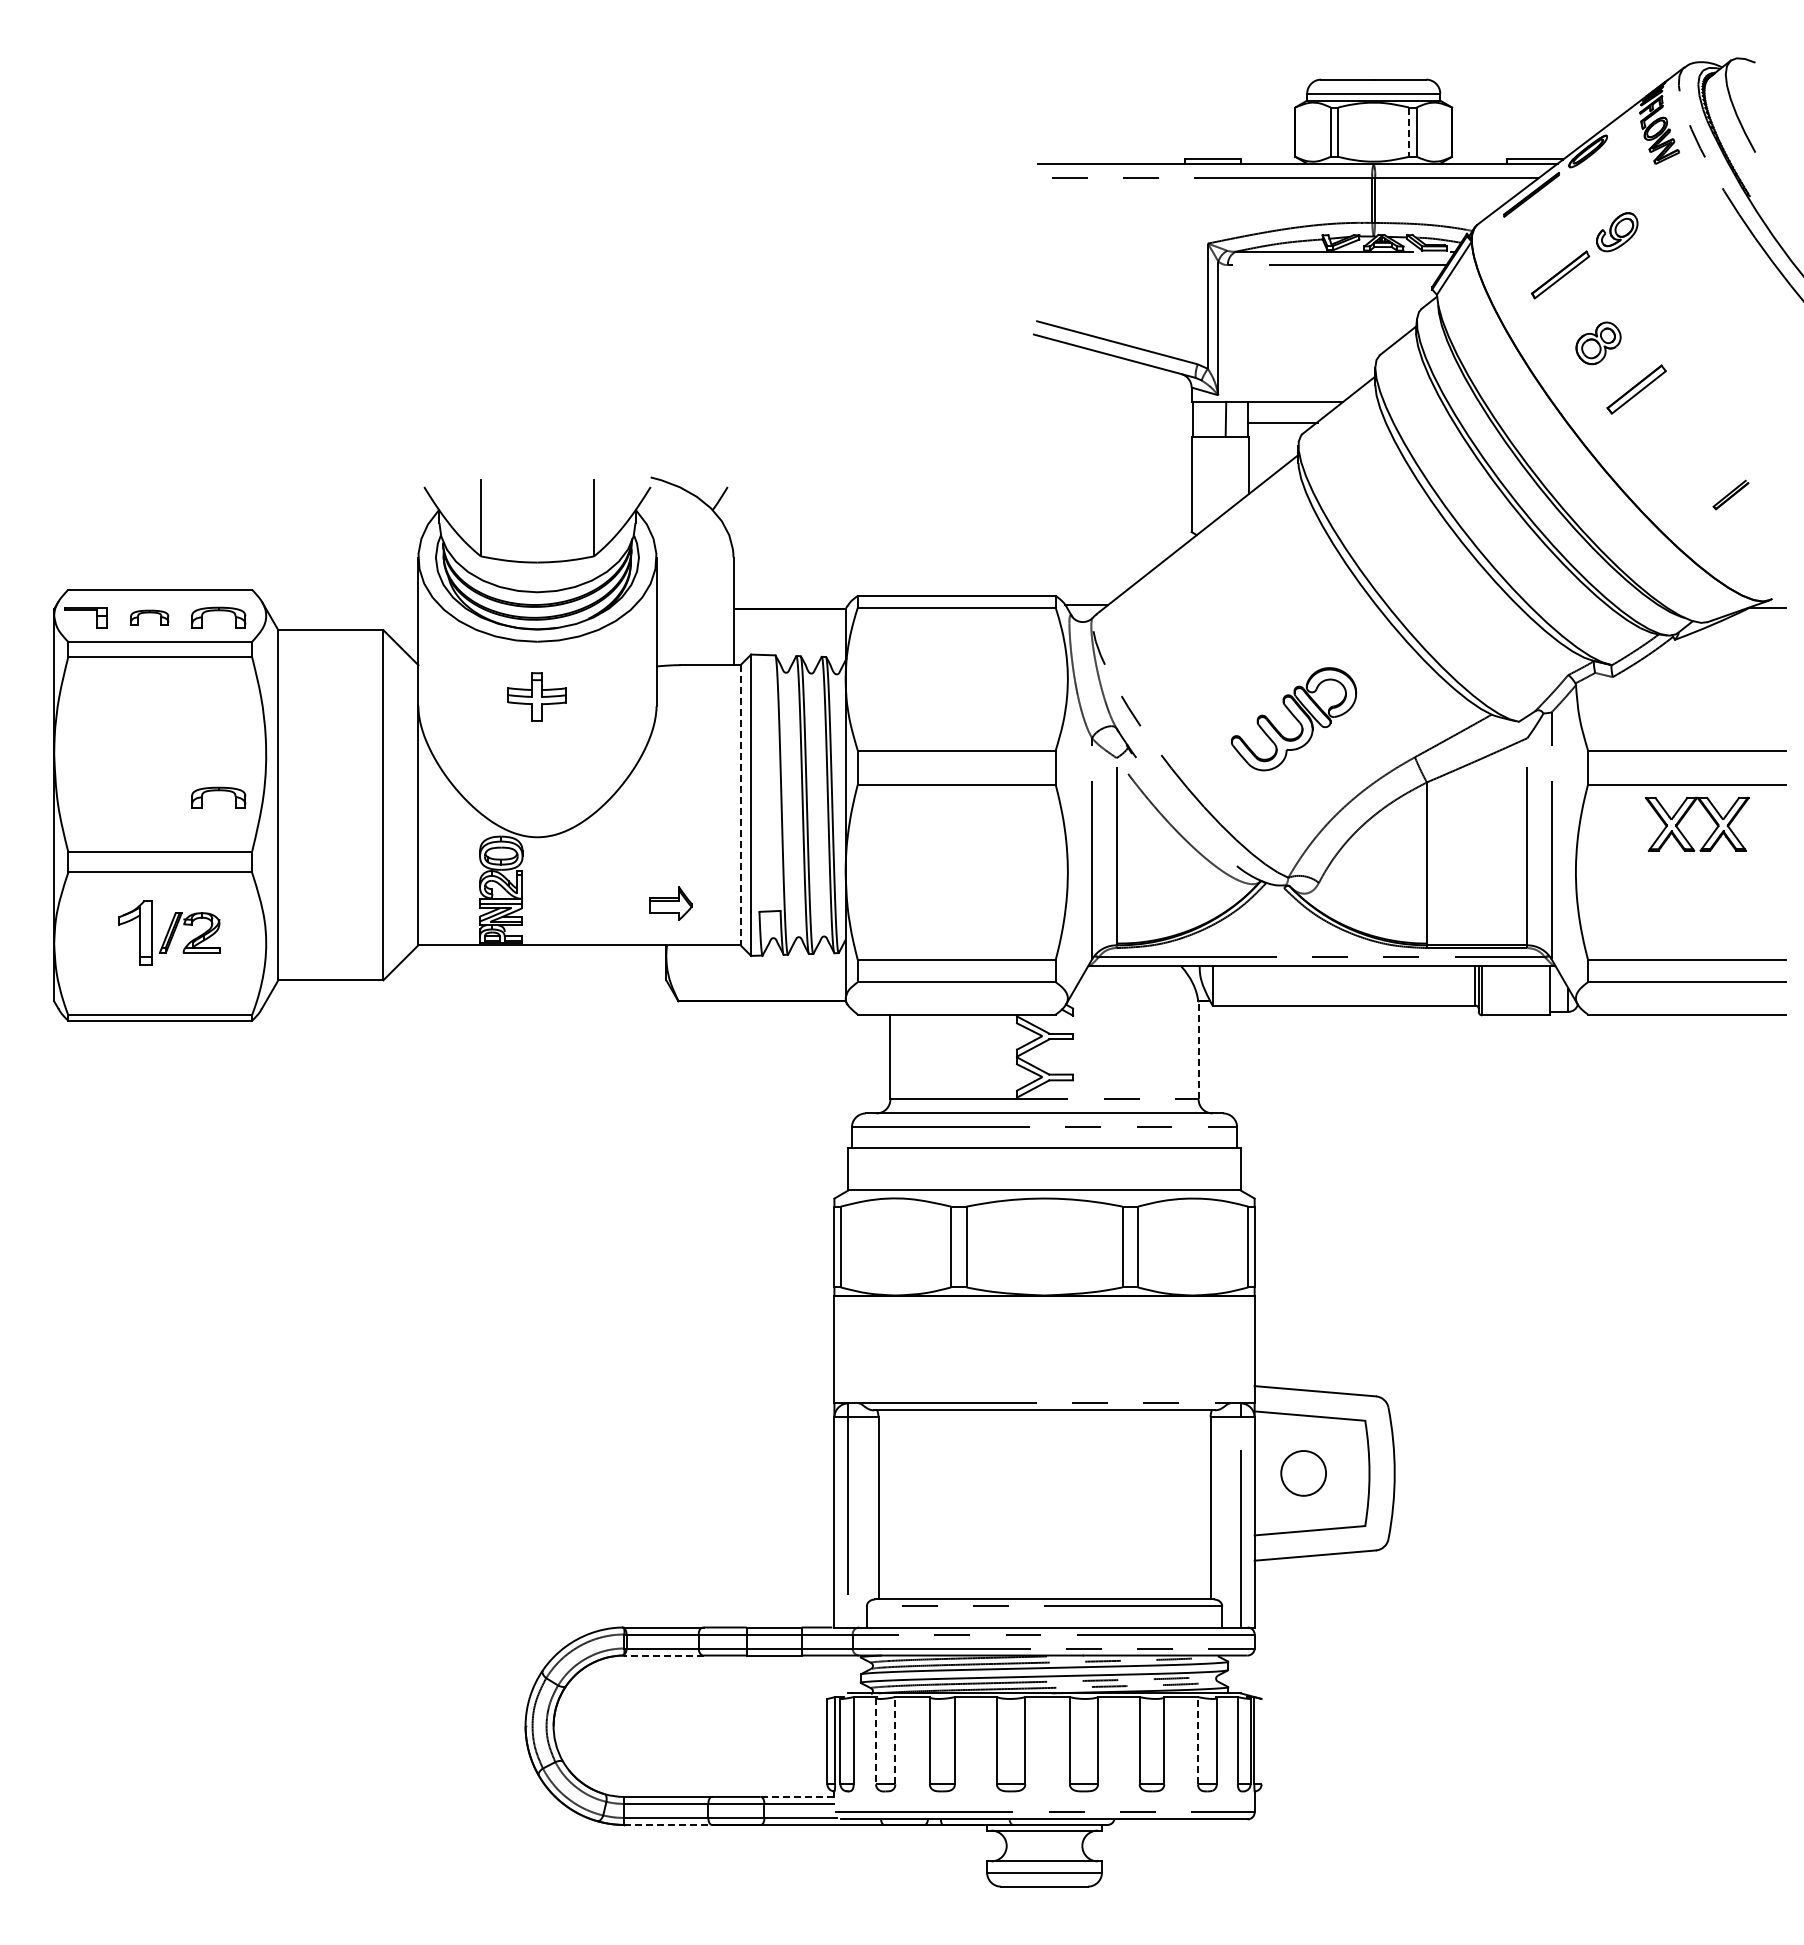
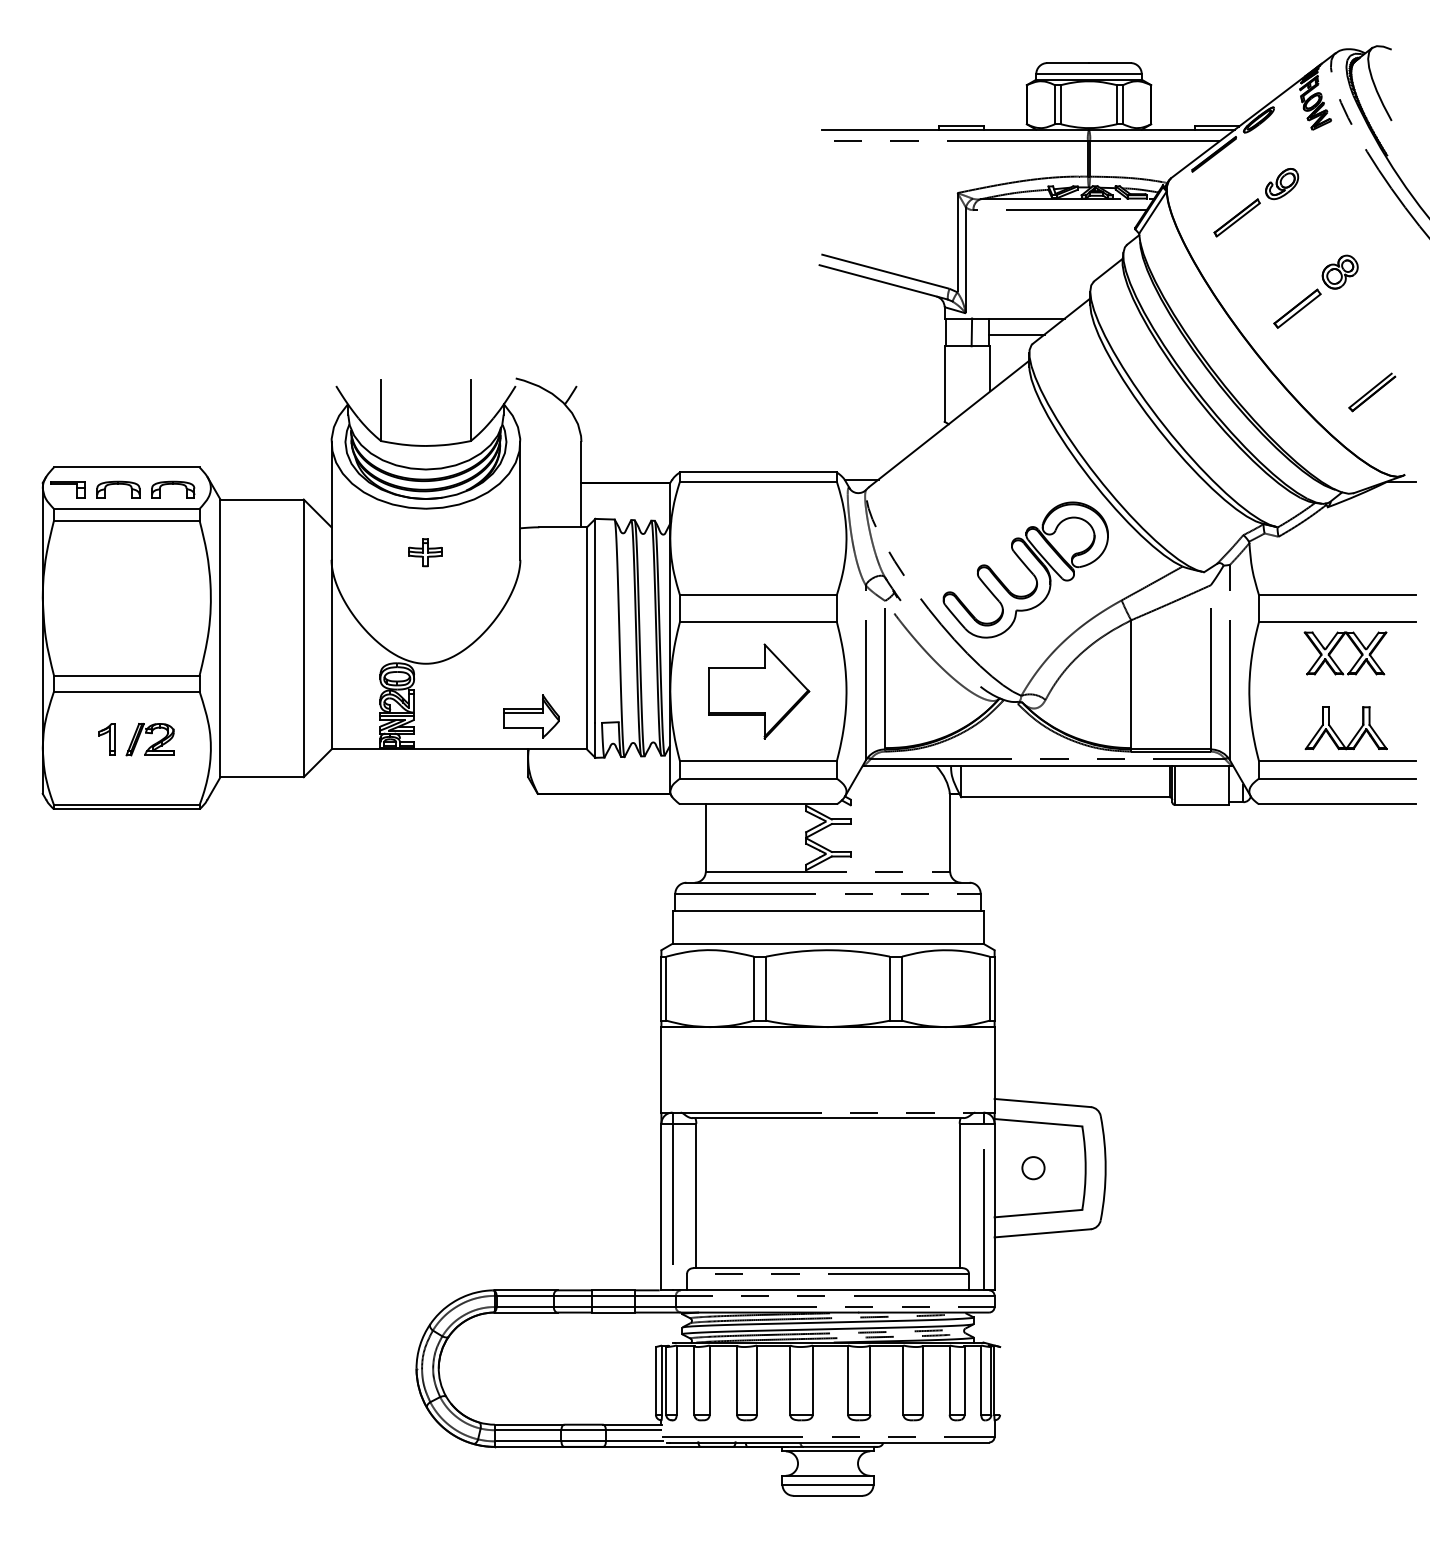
line: (1409, 132) -> (1117, 104), dashed -> solid
part: (1598, 343) -> (1340, 272), moved
part: (1730, 494) -> (1371, 391), size x1.67
part: (149, 617) -> (118, 489), size x1.43
part: (536, 697) -> (425, 552), size x0.71
part: (1293, 719) -> (1025, 570), size x1.67
part: (218, 797) -> (173, 632), removed
line: (740, 805) -> (586, 638), dashed -> solid
part: (957, 872) -> (759, 691), added
part: (670, 903) -> (531, 716), size x1.67
part: (1709, 926) -> (1355, 734), added
part: (135, 932) -> (107, 739), size x0.62
line: (1198, 1049) -> (950, 832), dashed -> solid
circle: (1303, 1473) -> (1033, 1168), size x0.62
line: (663, 1655) -> (525, 1312), dashed -> solid
line: (895, 1740) -> (709, 1379), dashed -> solid
line: (1198, 1740) -> (950, 1379), dashed -> solid
line: (876, 1741) -> (694, 1380), dashed -> solid
line: (798, 1796) -> (632, 1424), dashed -> solid
line: (668, 1824) -> (529, 1446), dashed -> solid

